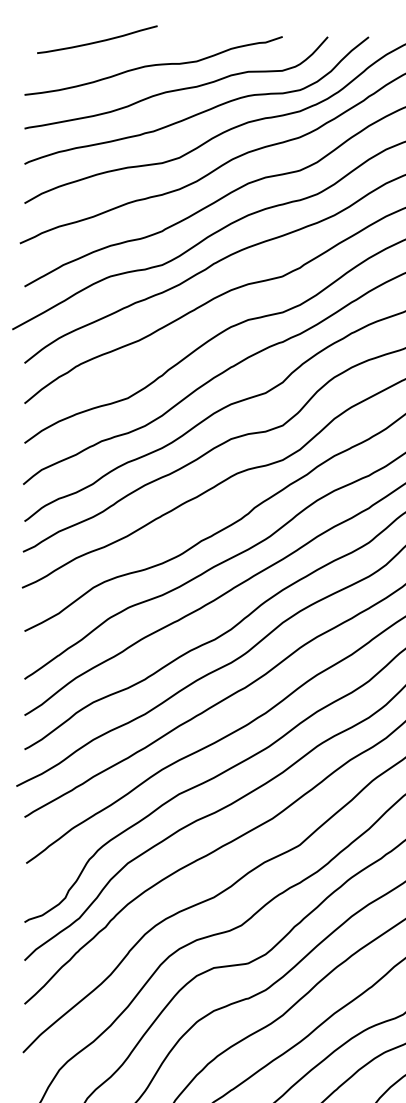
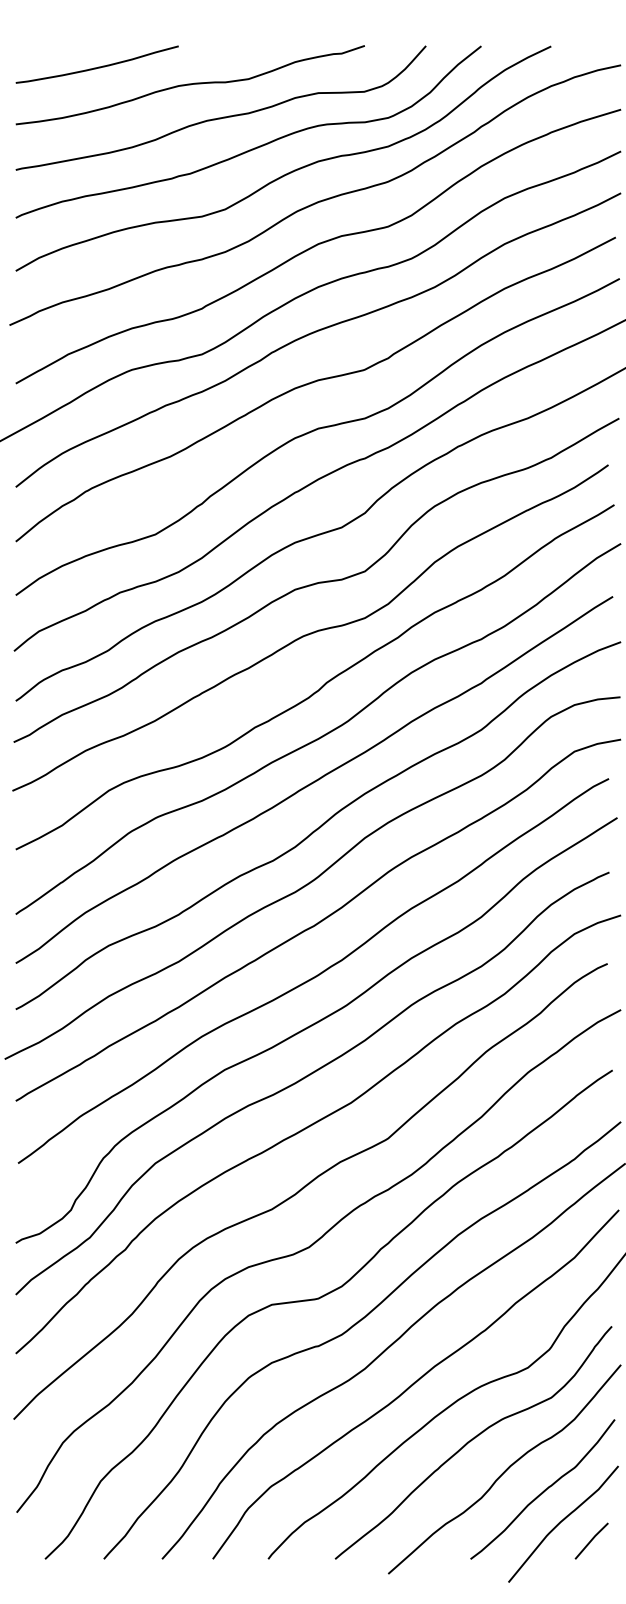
curve: (98, 41) -> (98, 66), moved

